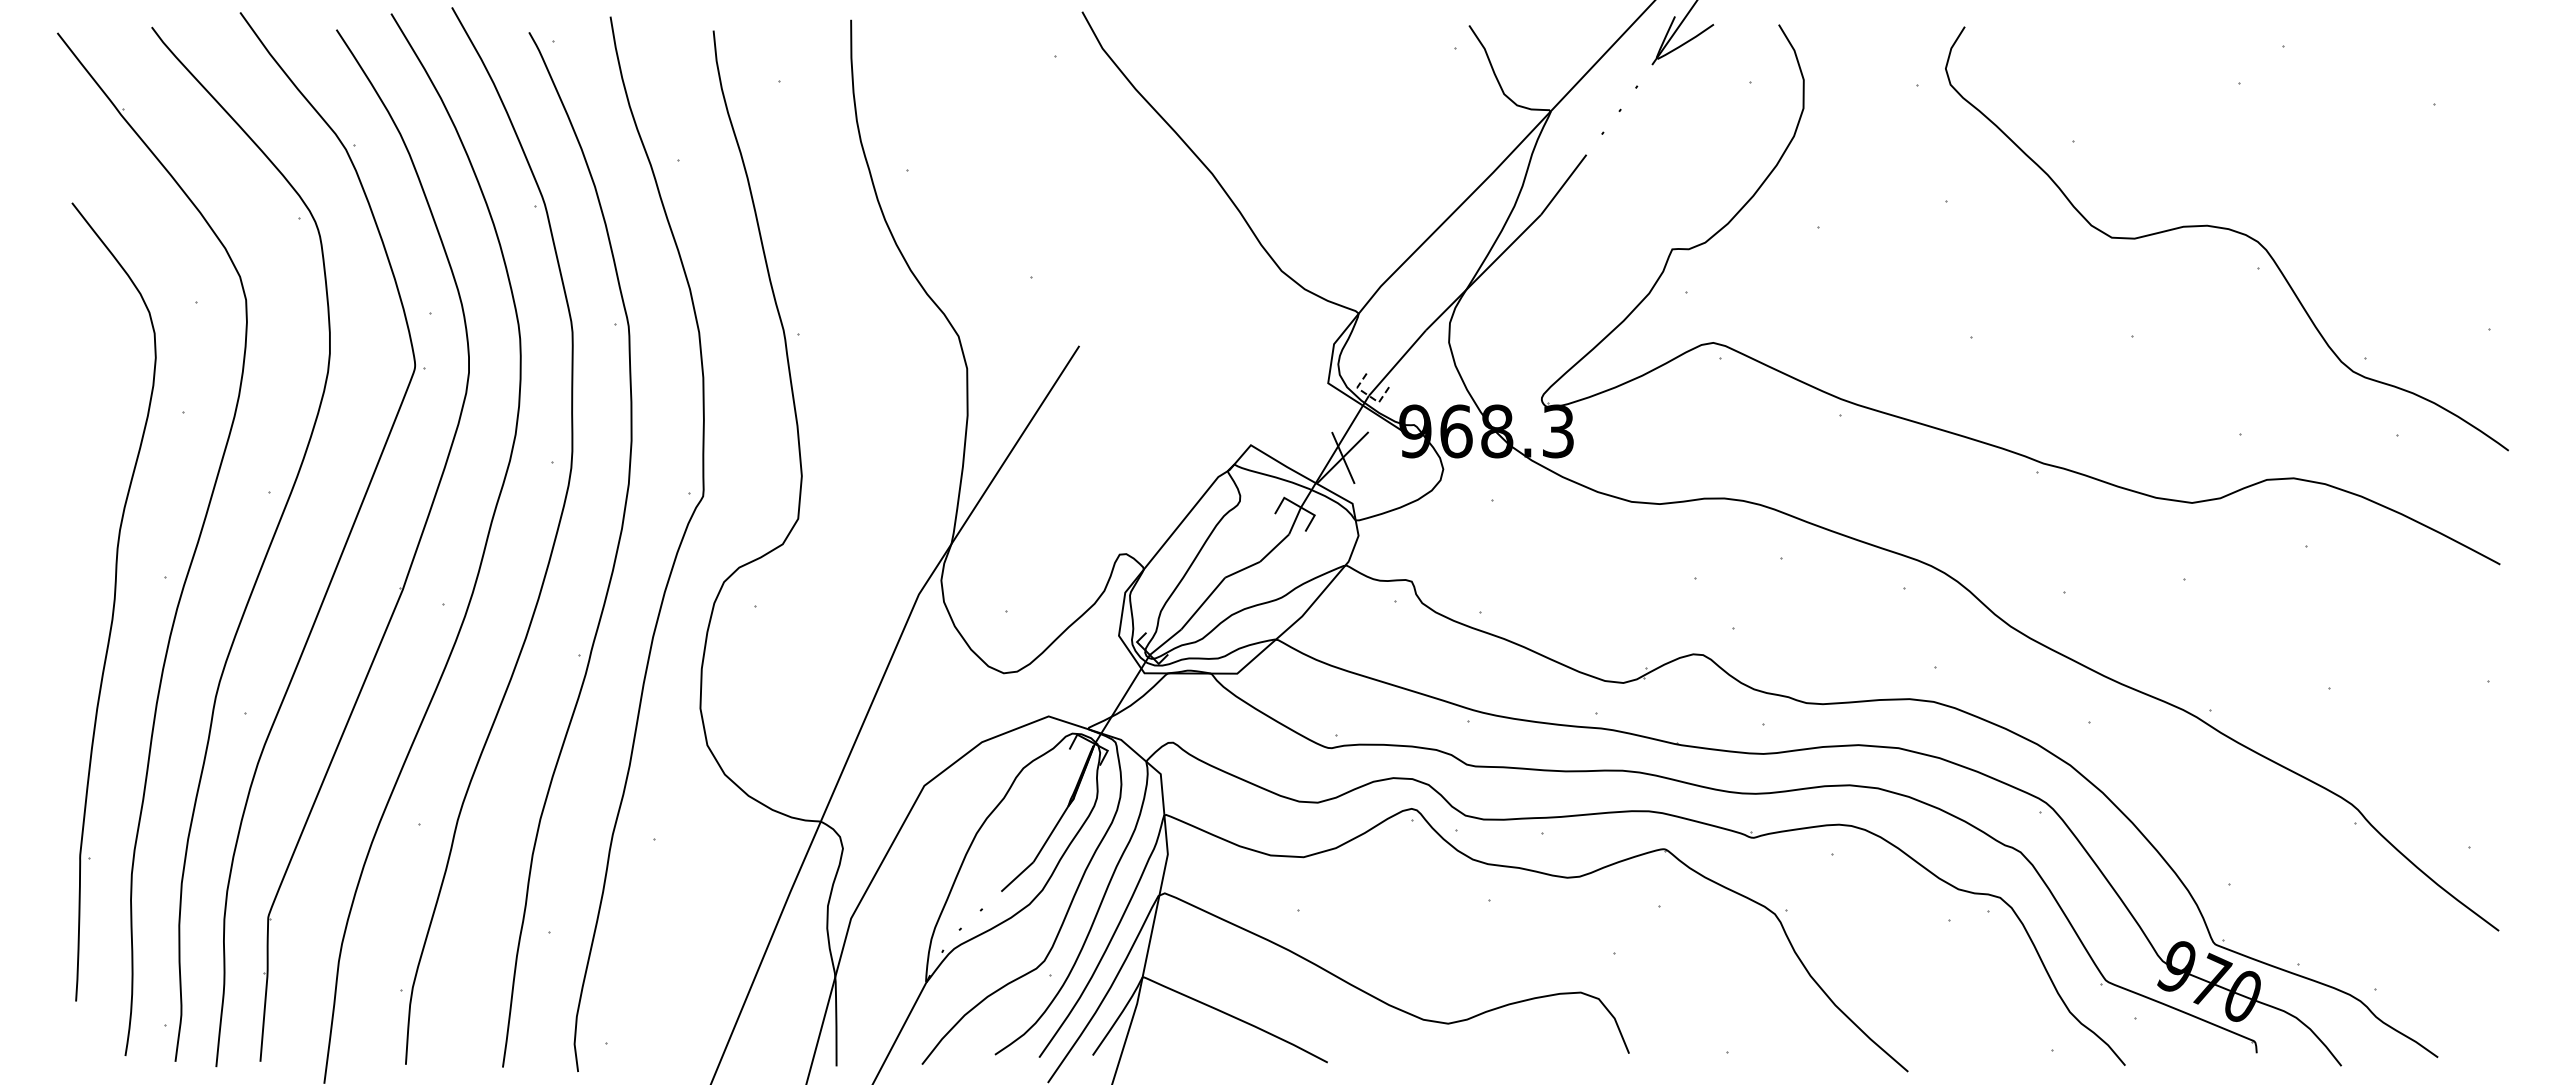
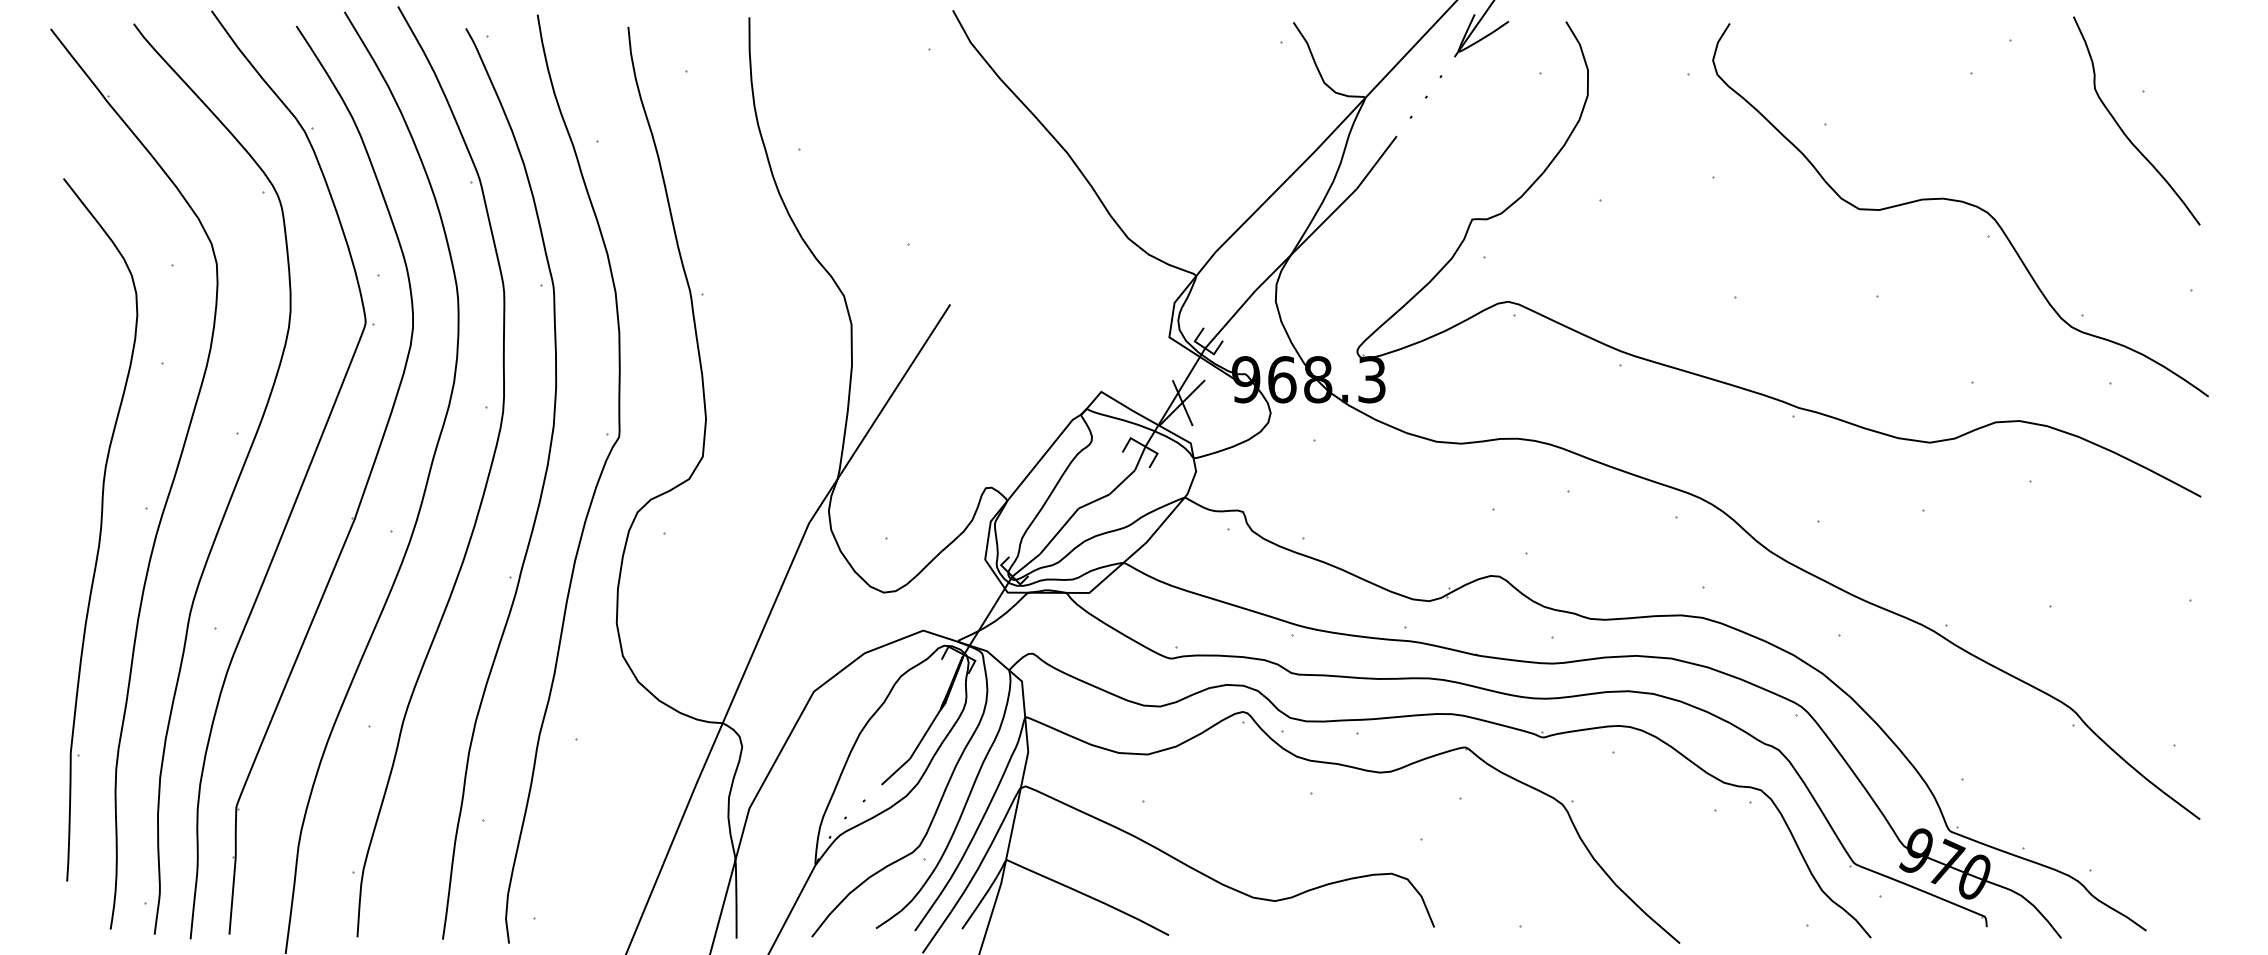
curve: (2410, 146) -> (2122, 128), added
line: (1367, 394) -> (1203, 347), dashed -> solid

